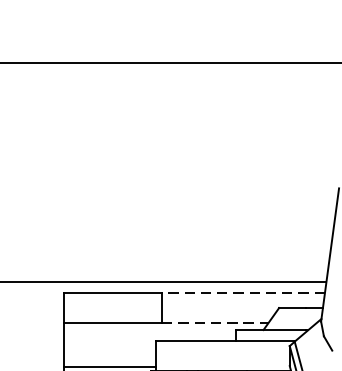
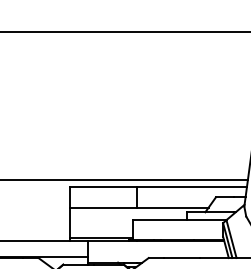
line: (243, 293) -> (191, 187), dashed -> solid
line: (216, 322) -> (173, 207), dashed -> solid

